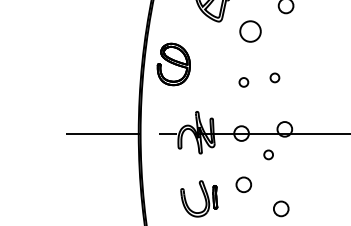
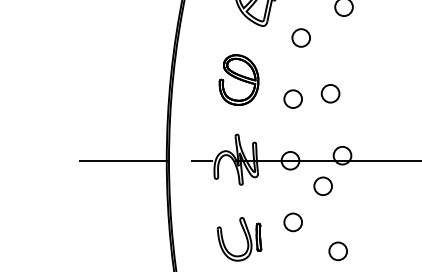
circle: (250, 31) -> (301, 37), size x0.71
part: (173, 64) -> (238, 80), moved
circle: (274, 77) -> (330, 93), size x1.67
circle: (243, 82) -> (292, 99), size x1.67
circle: (268, 154) -> (322, 185), size x1.67

